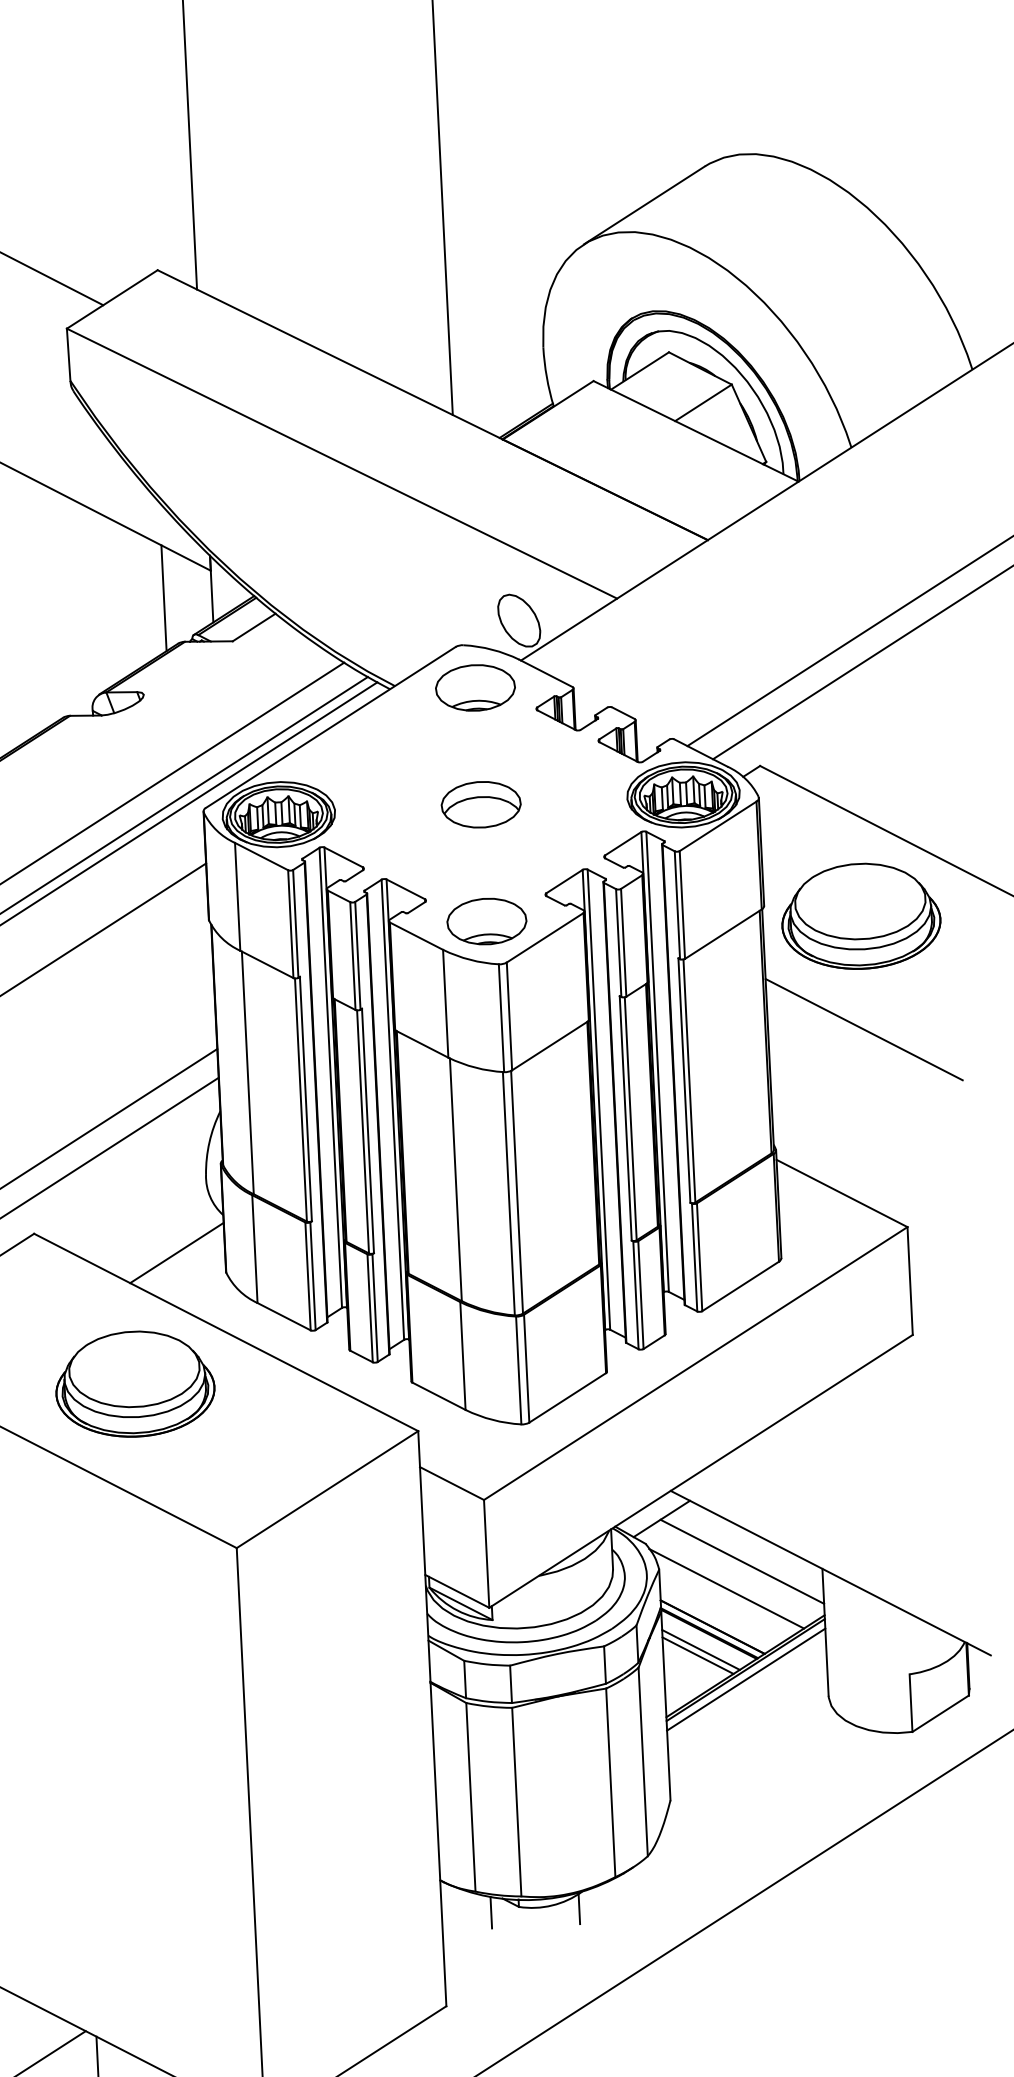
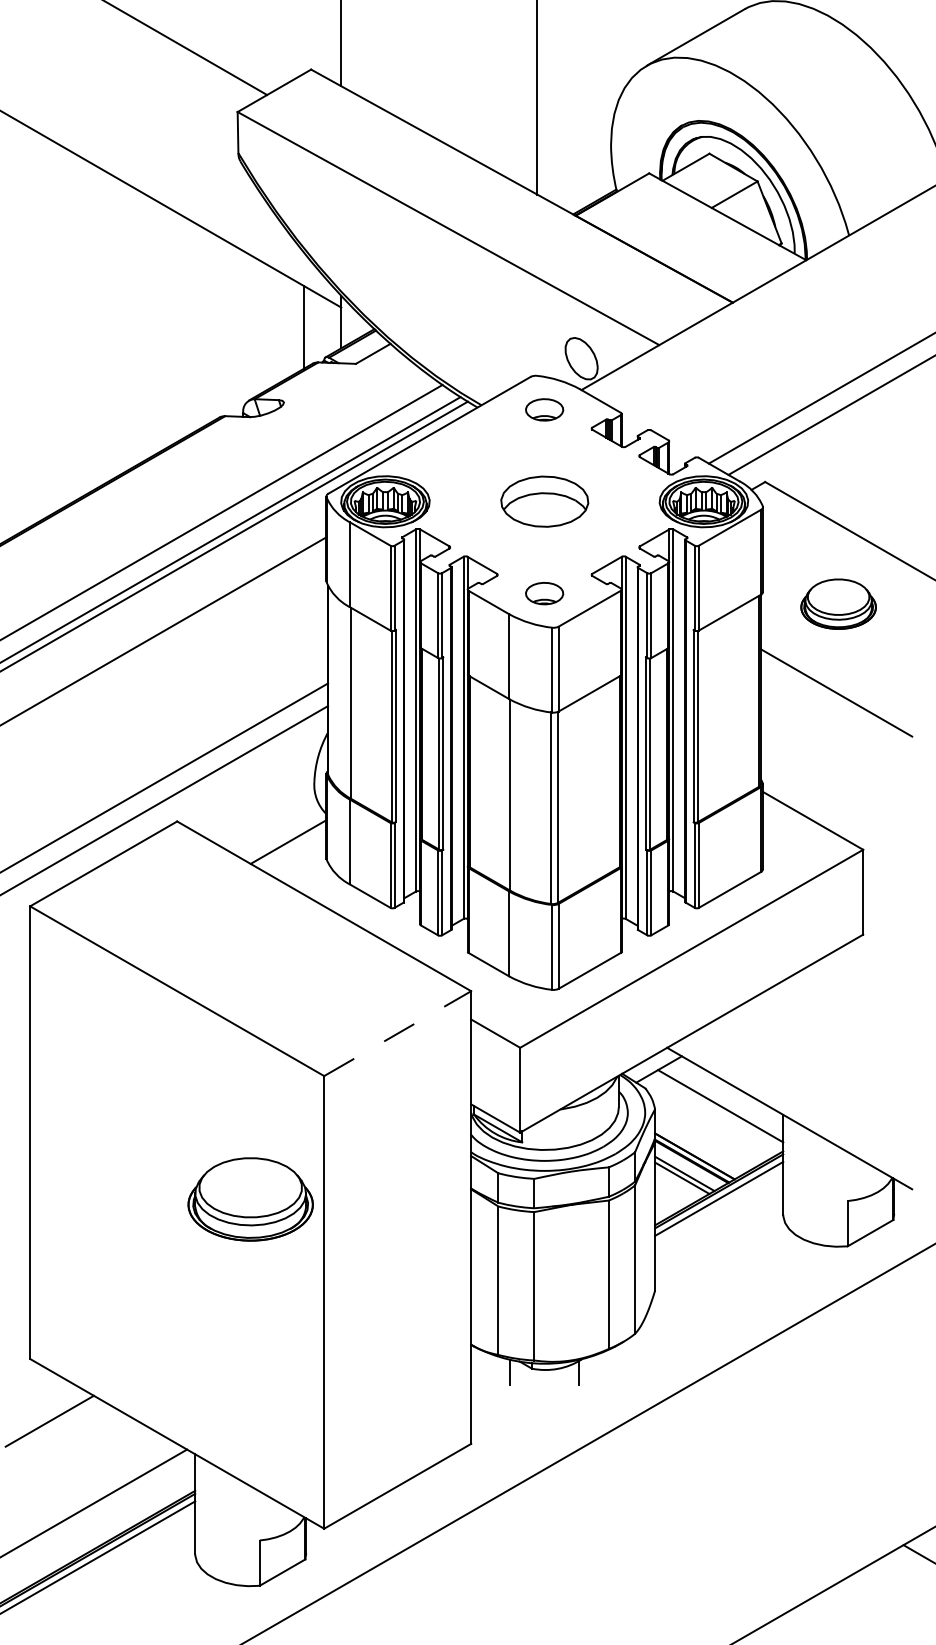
part: (475, 687) -> (544, 409), size x0.6
part: (480, 804) -> (544, 501), size x1.4
part: (860, 917) -> (838, 604), size x0.6
part: (486, 921) -> (544, 593), size x0.6
part: (134, 1384) -> (250, 1199), moved
line: (327, 1489) -> (397, 1033), solid -> dashed
line: (726, 1588) -> (707, 1126), removed

